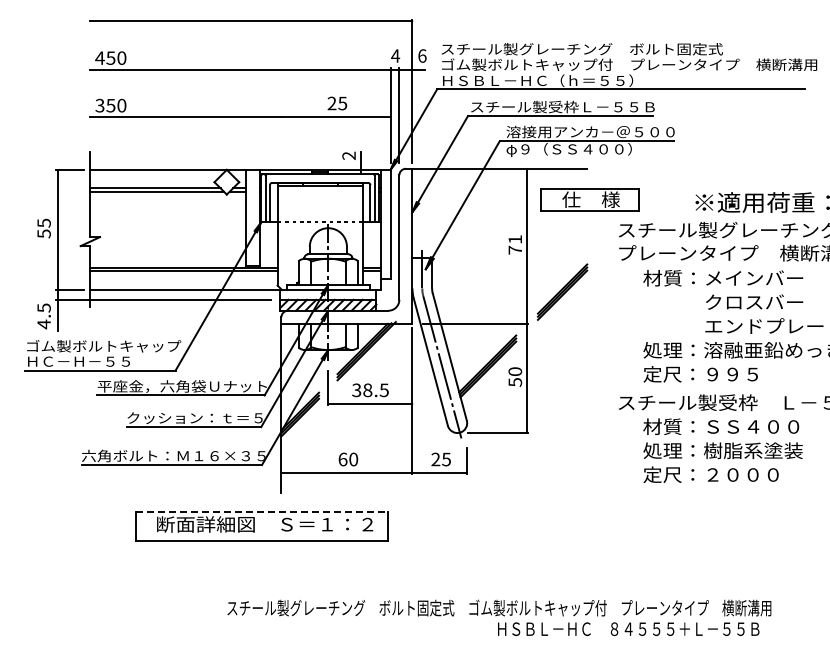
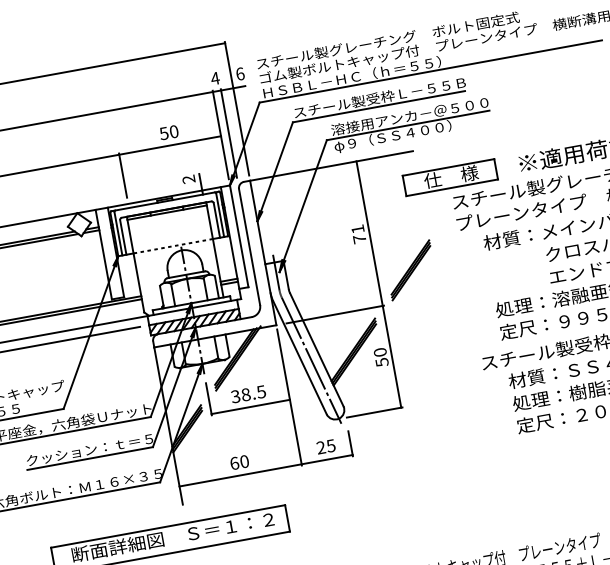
text: (337, 103) -> (169, 132), 25 -> 50
line: (281, 139) -> (123, 175), added
part: (589, 199) -> (449, 176), moved
line: (261, 512) -> (167, 526), dashed -> solid

